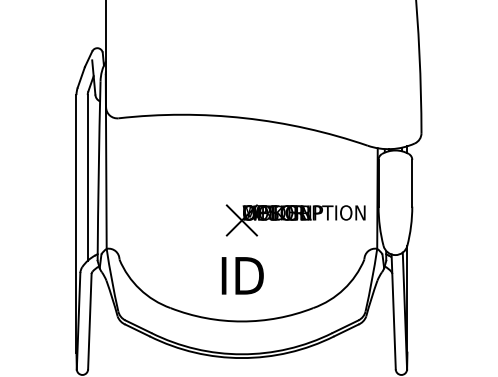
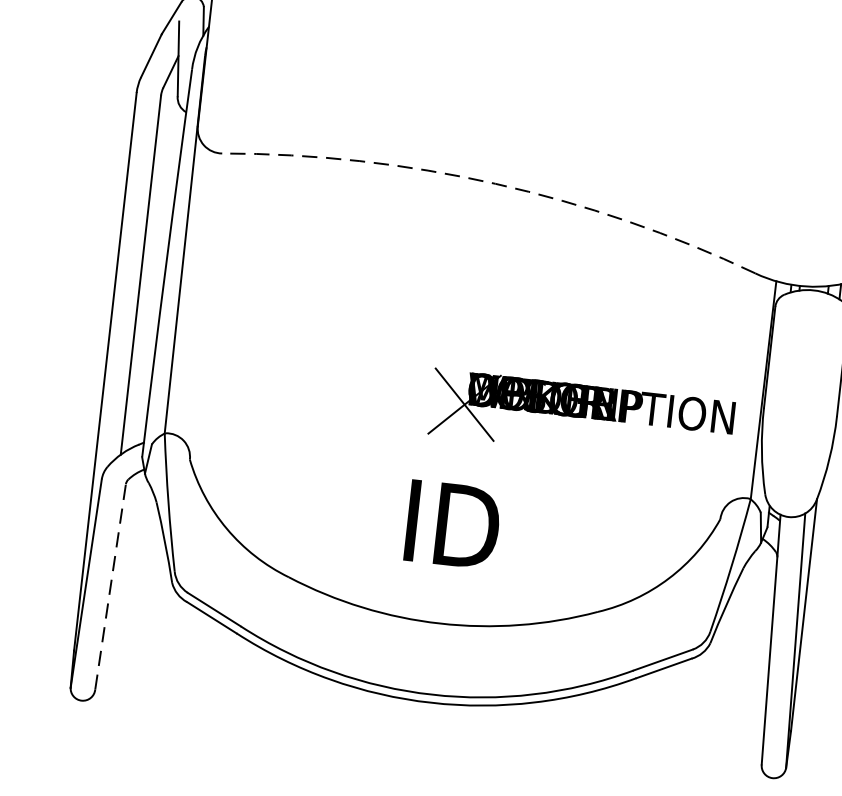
arc: (244, 118) -> (494, 184), solid -> dashed
line: (89, 321) -> (109, 586), solid -> dashed

